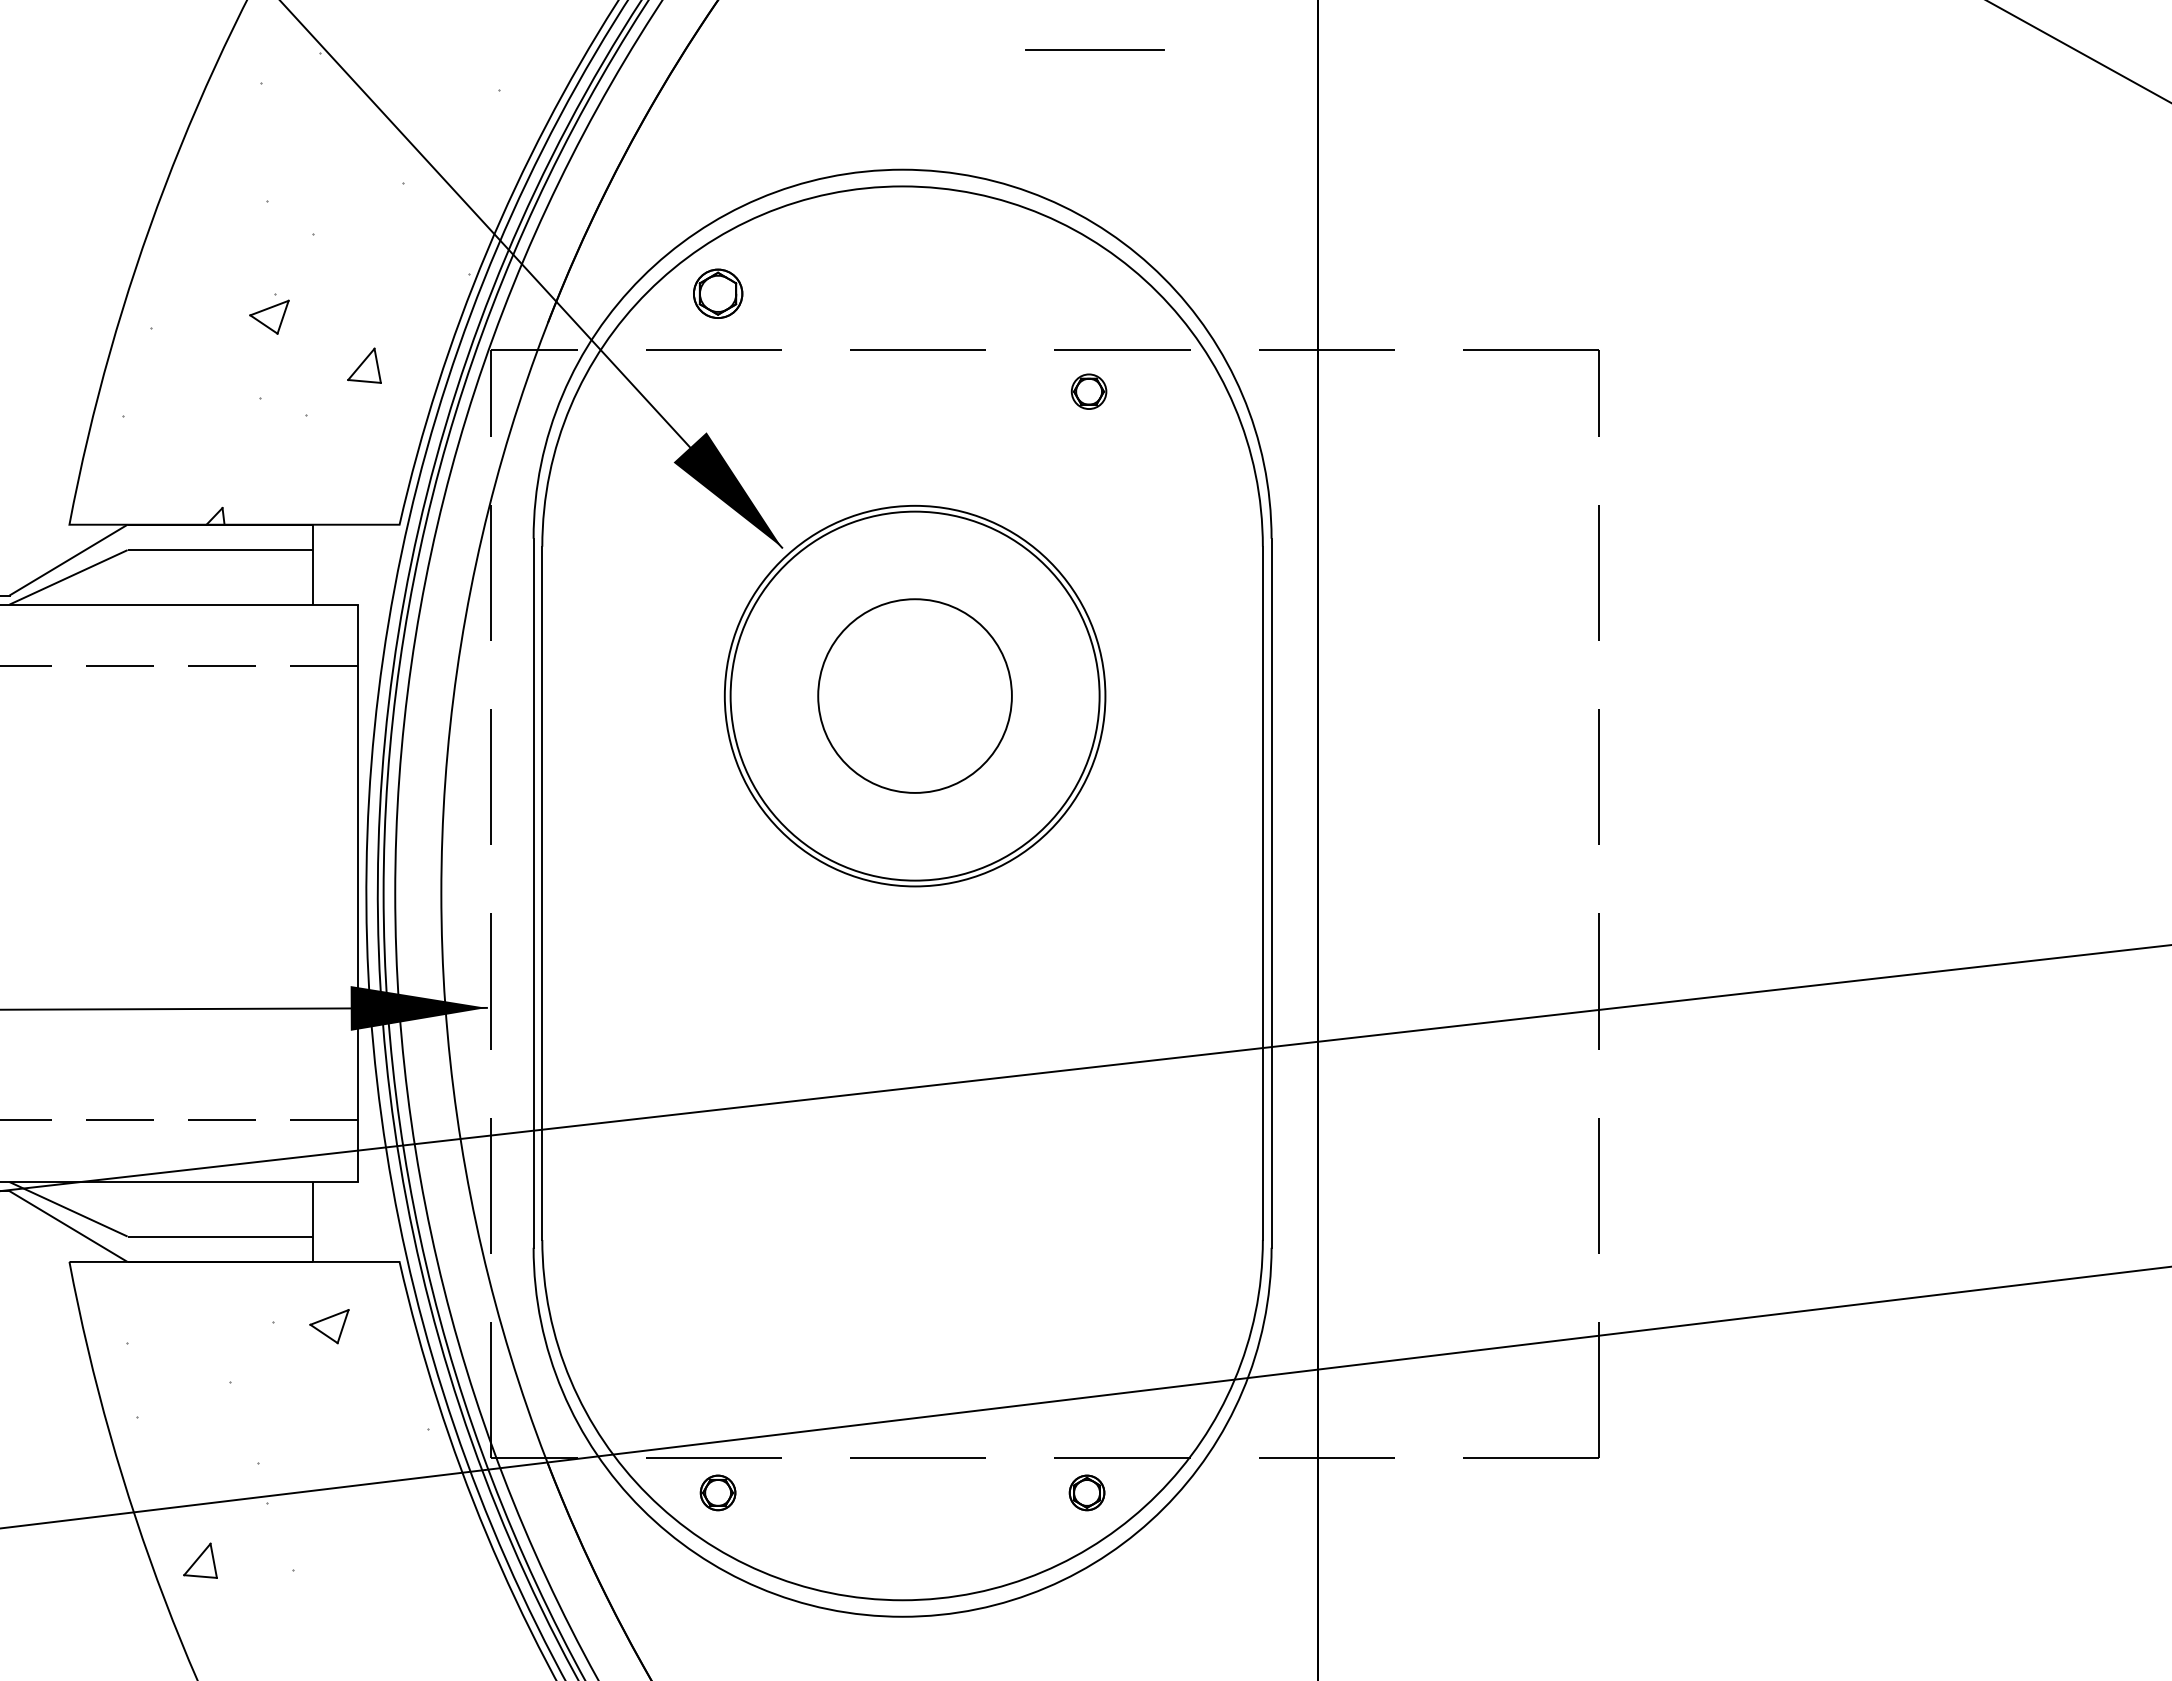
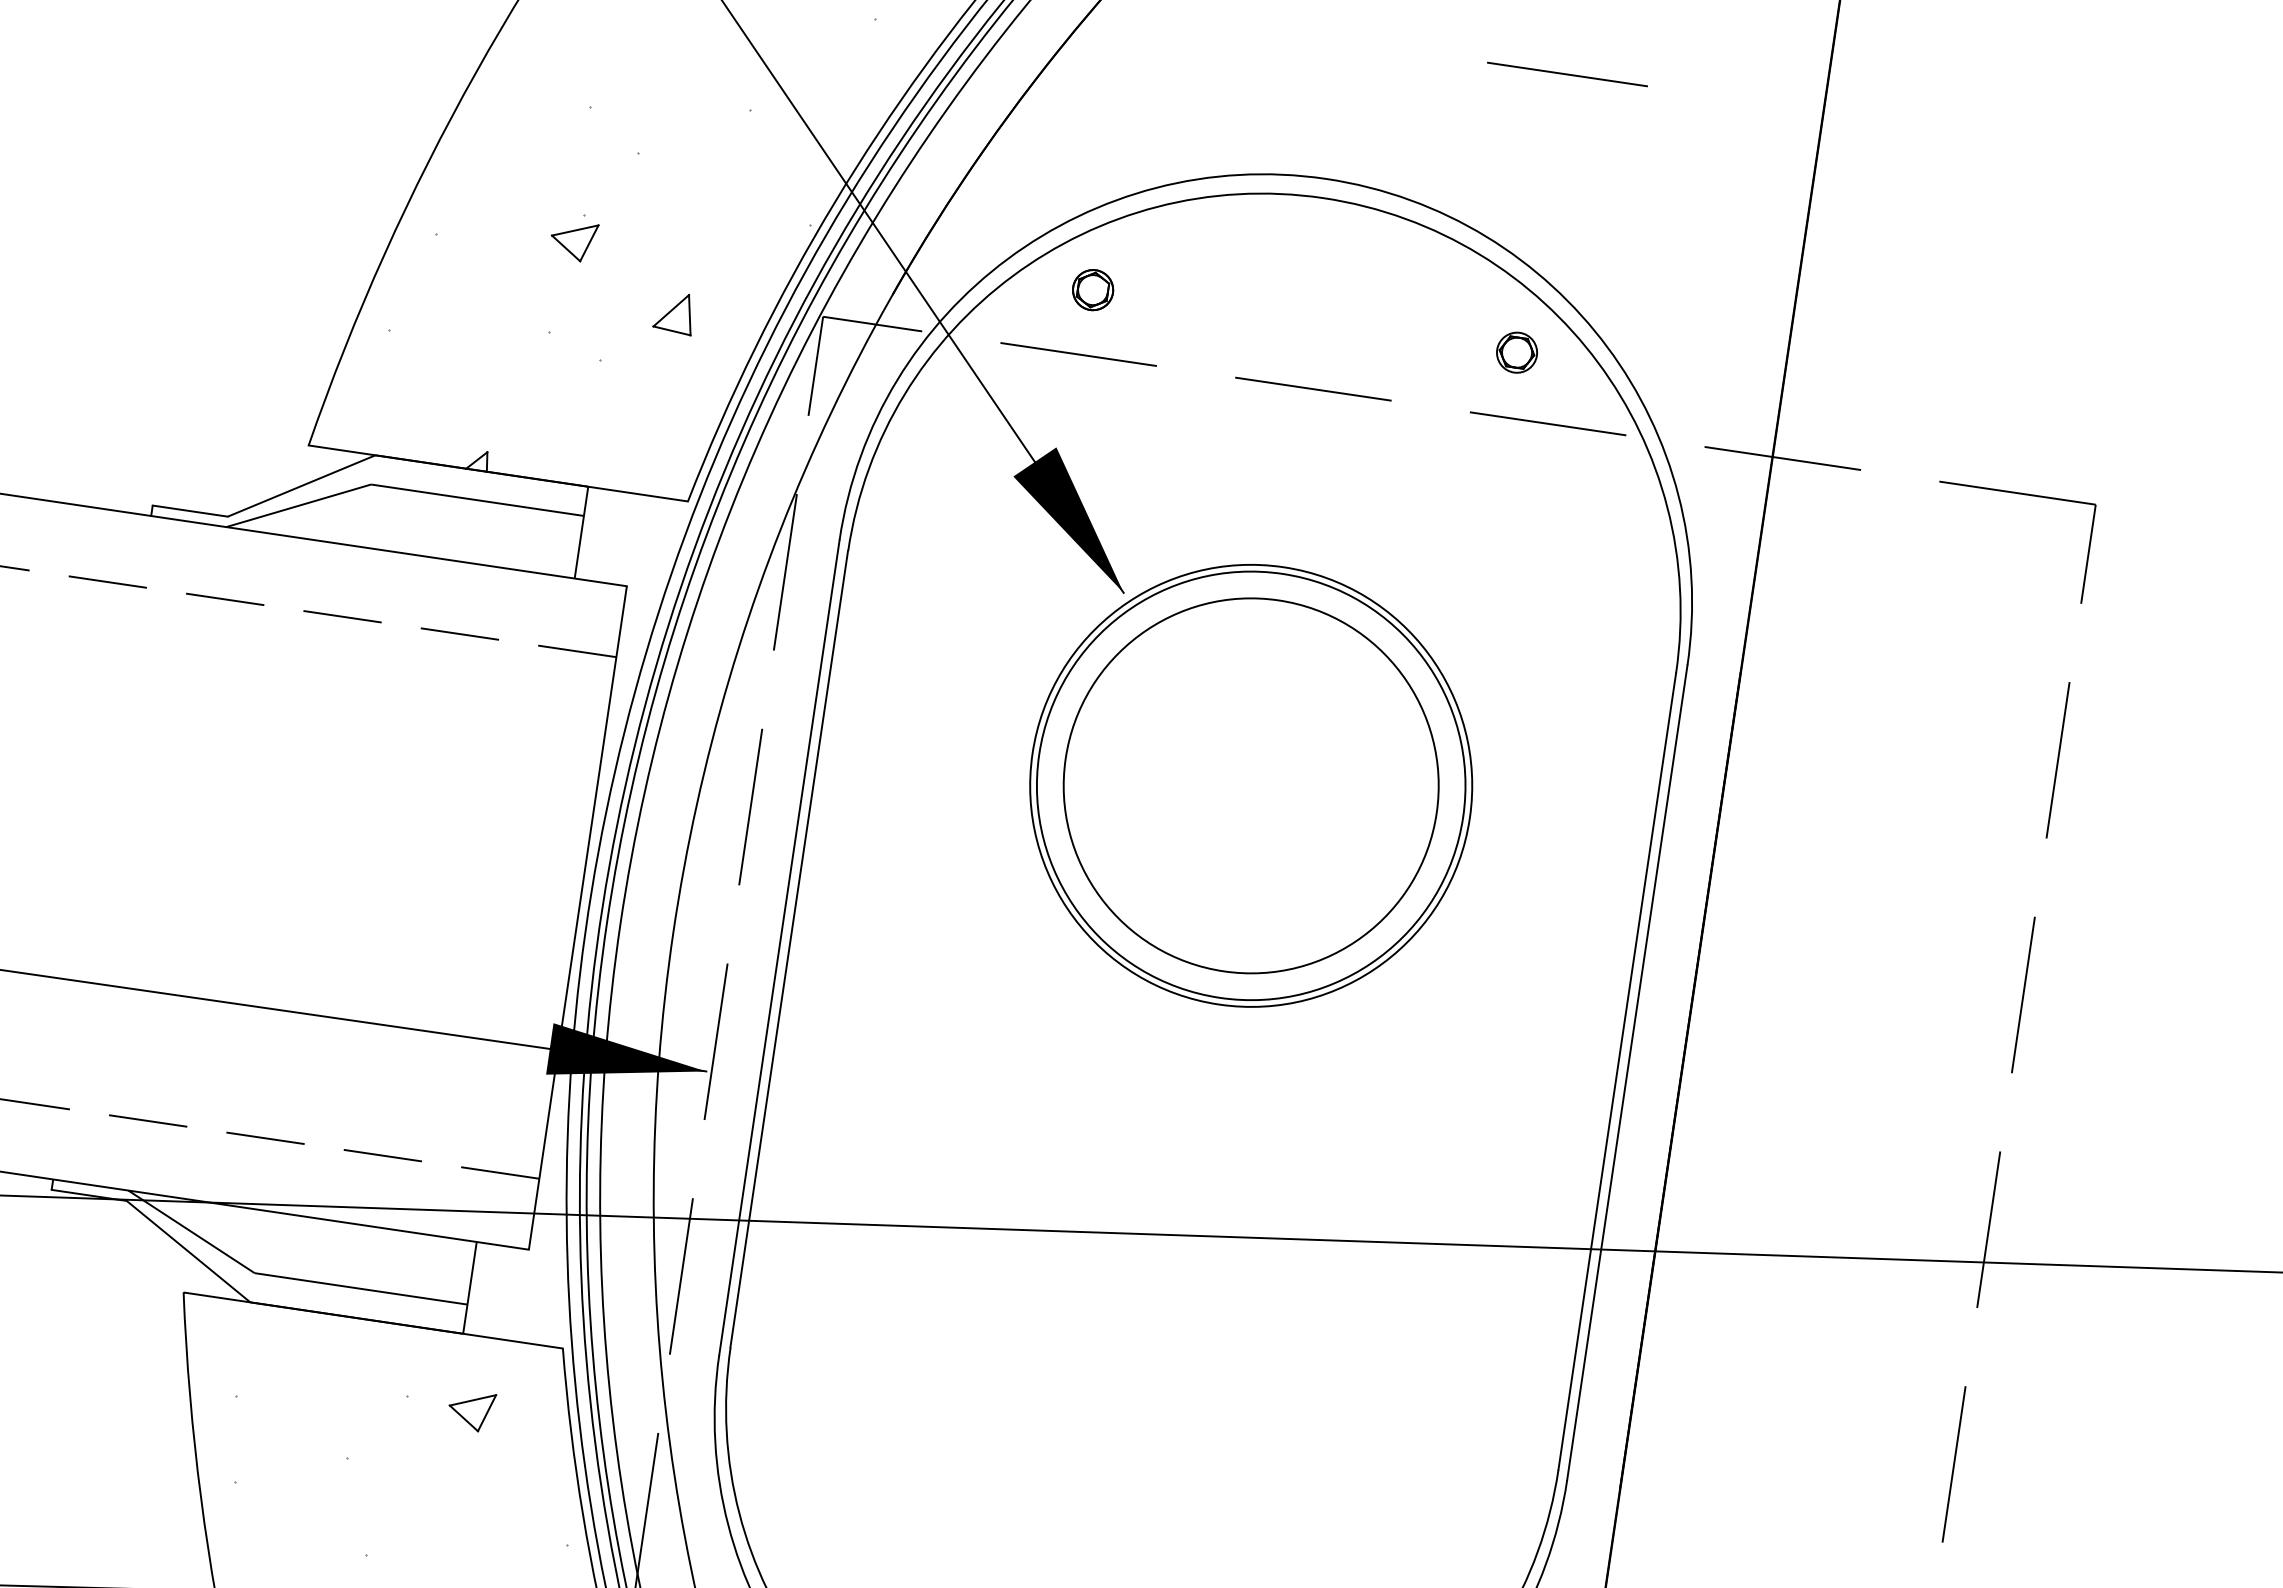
part: (717, 293) -> (1092, 289), size x0.71
part: (1088, 391) -> (1516, 352), moved
circle: (914, 695) -> (1250, 785), size x1.67

